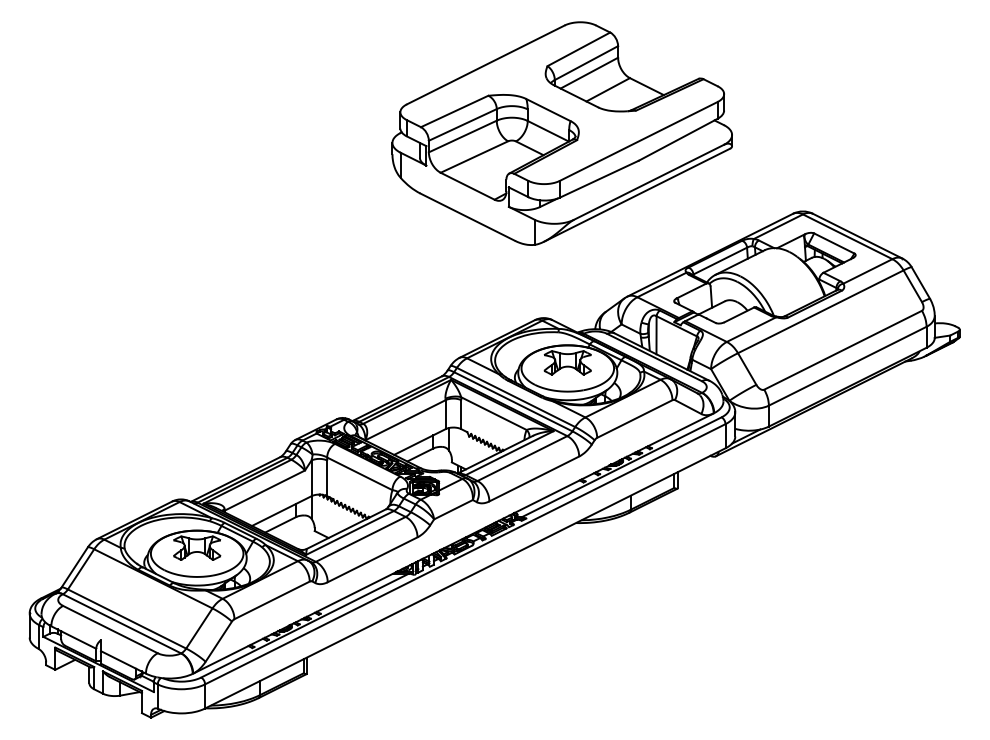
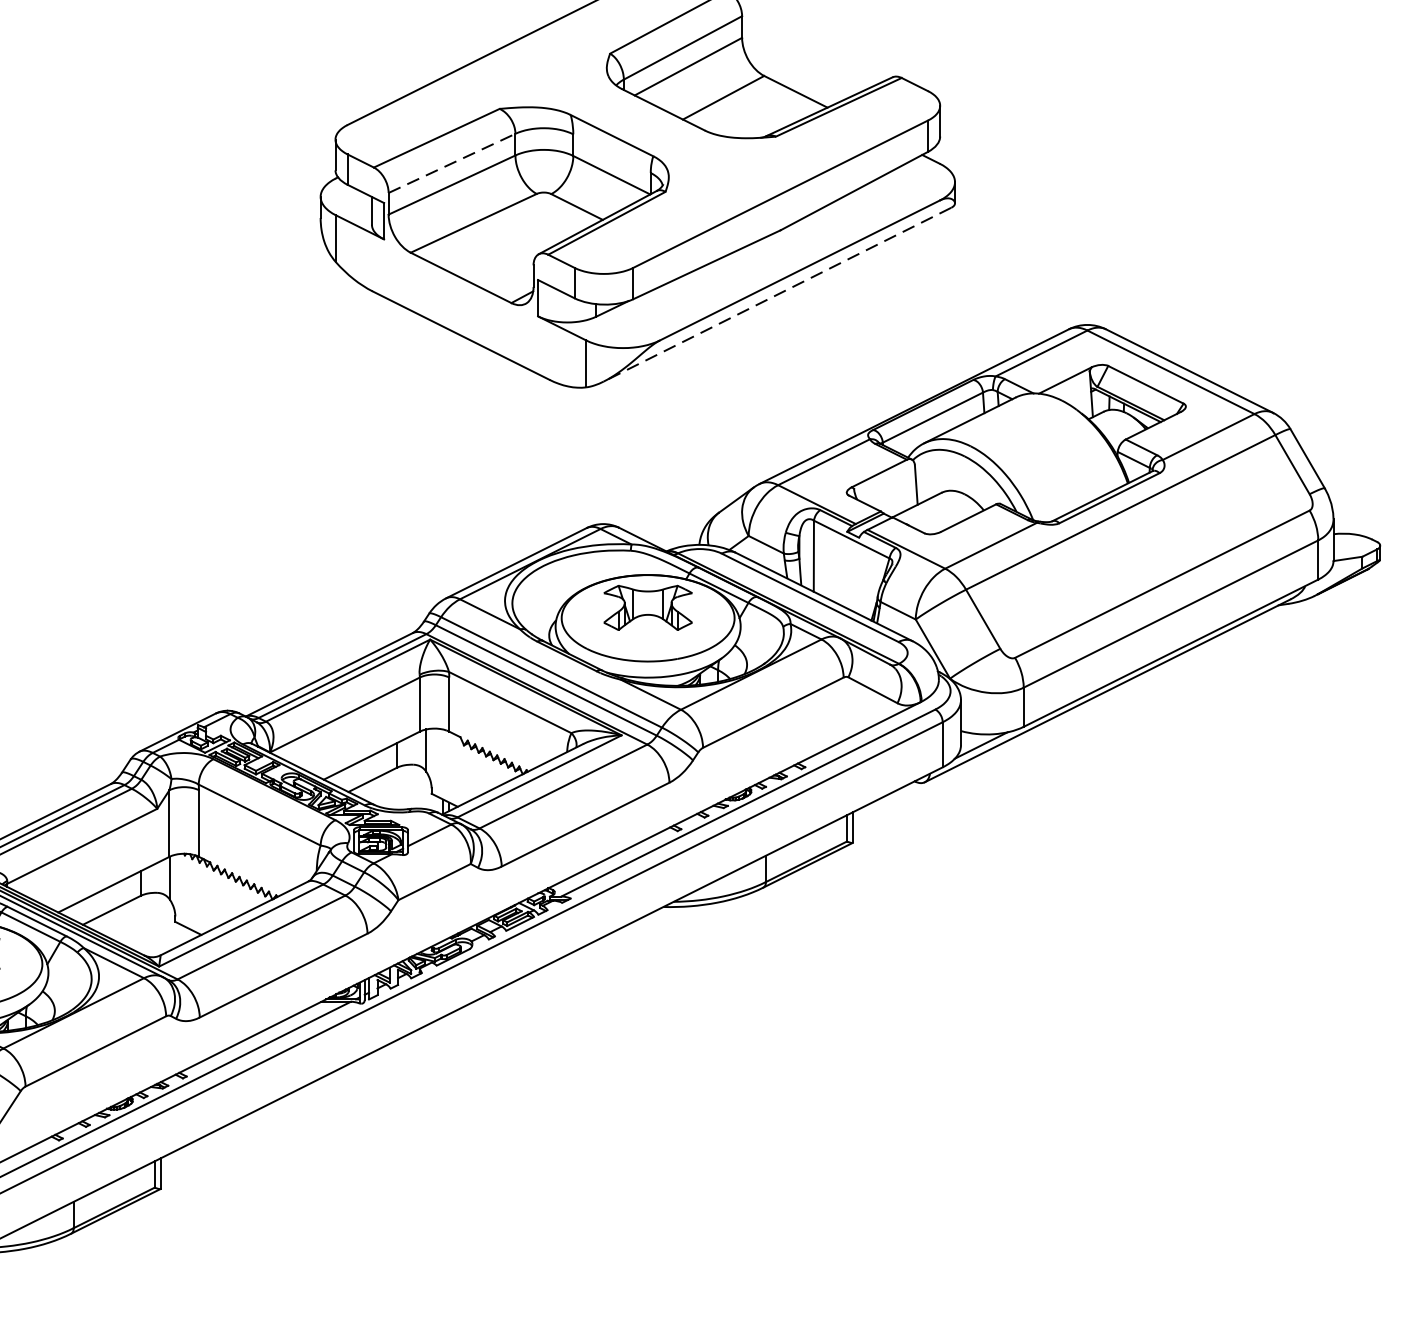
line: (463, 124) -> (453, 162), solid -> dashed
line: (637, 195) -> (778, 295), solid -> dashed

